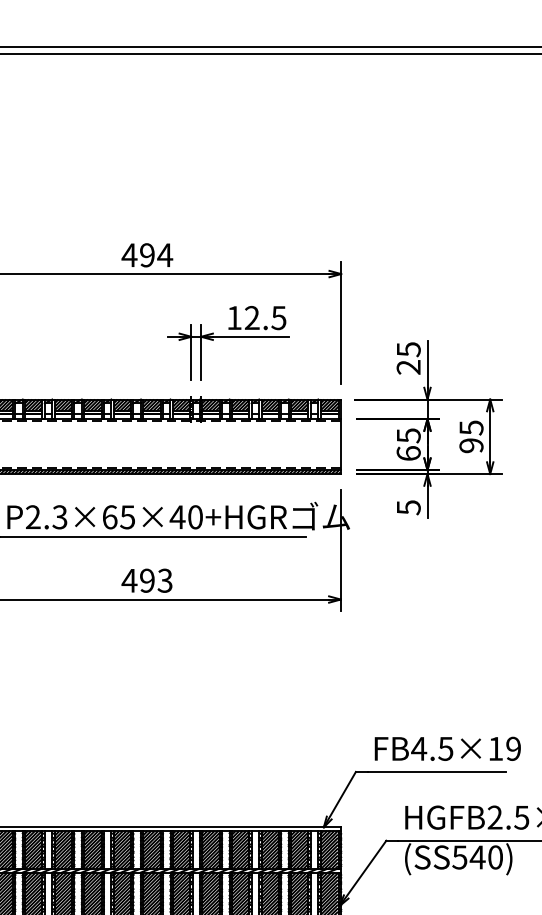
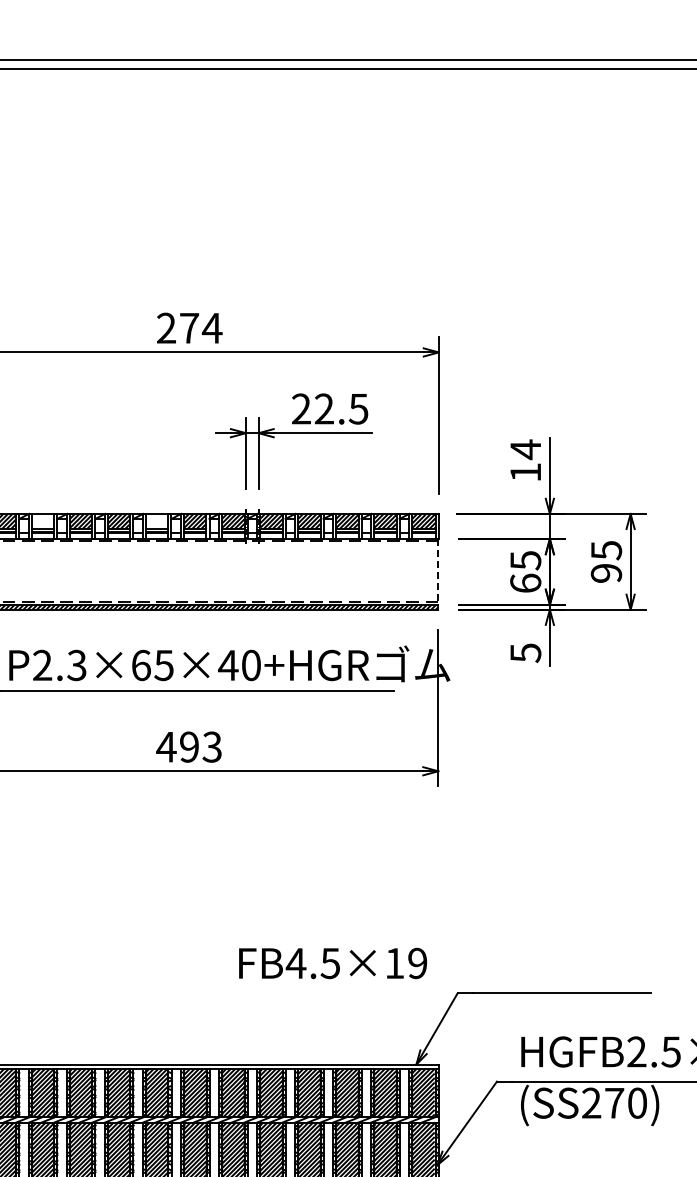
text: (138, 254) -> (177, 327), 494 -> 274
text: (234, 317) -> (301, 408), 12.5 -> 22.5
text: (408, 358) -> (525, 460), 25 -> 14
hatch: (33, 405) -> (43, 521), removed
hatch: (122, 405) -> (157, 521), removed
line: (340, 444) -> (438, 571), solid -> dashed
text: (448, 748) -> (333, 963), moved
text: (468, 856) -> (602, 1102), (SS540) -> (SS270)

